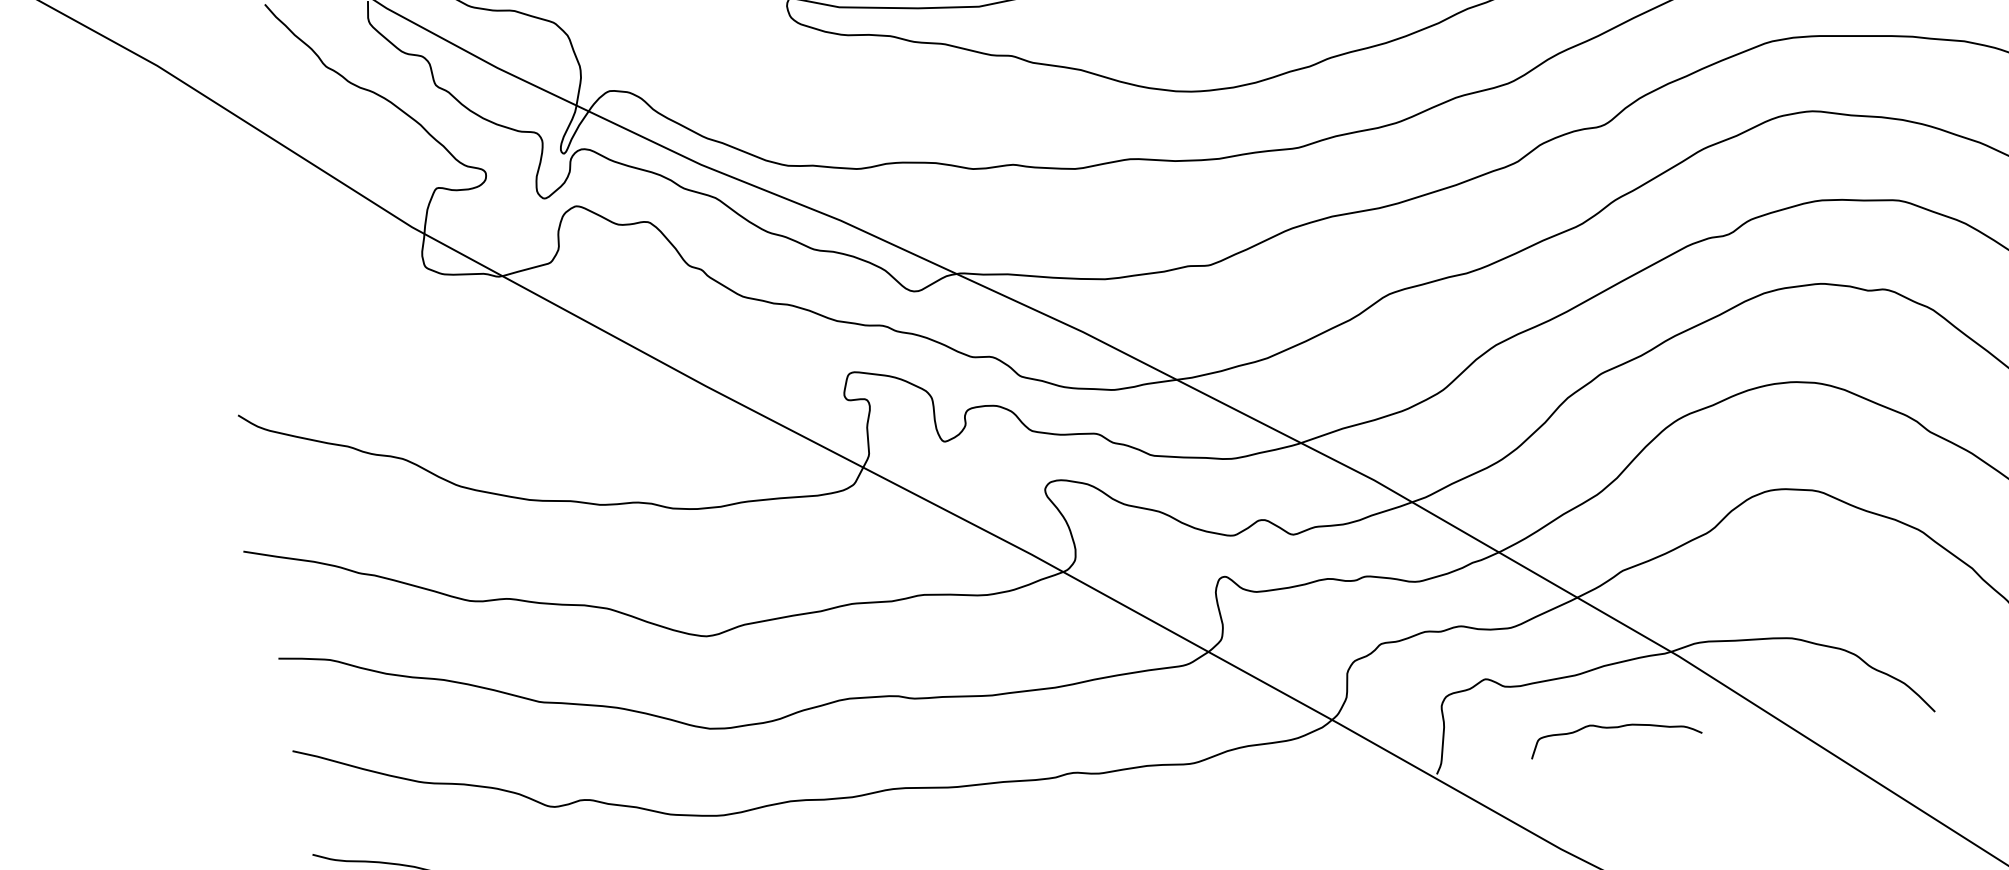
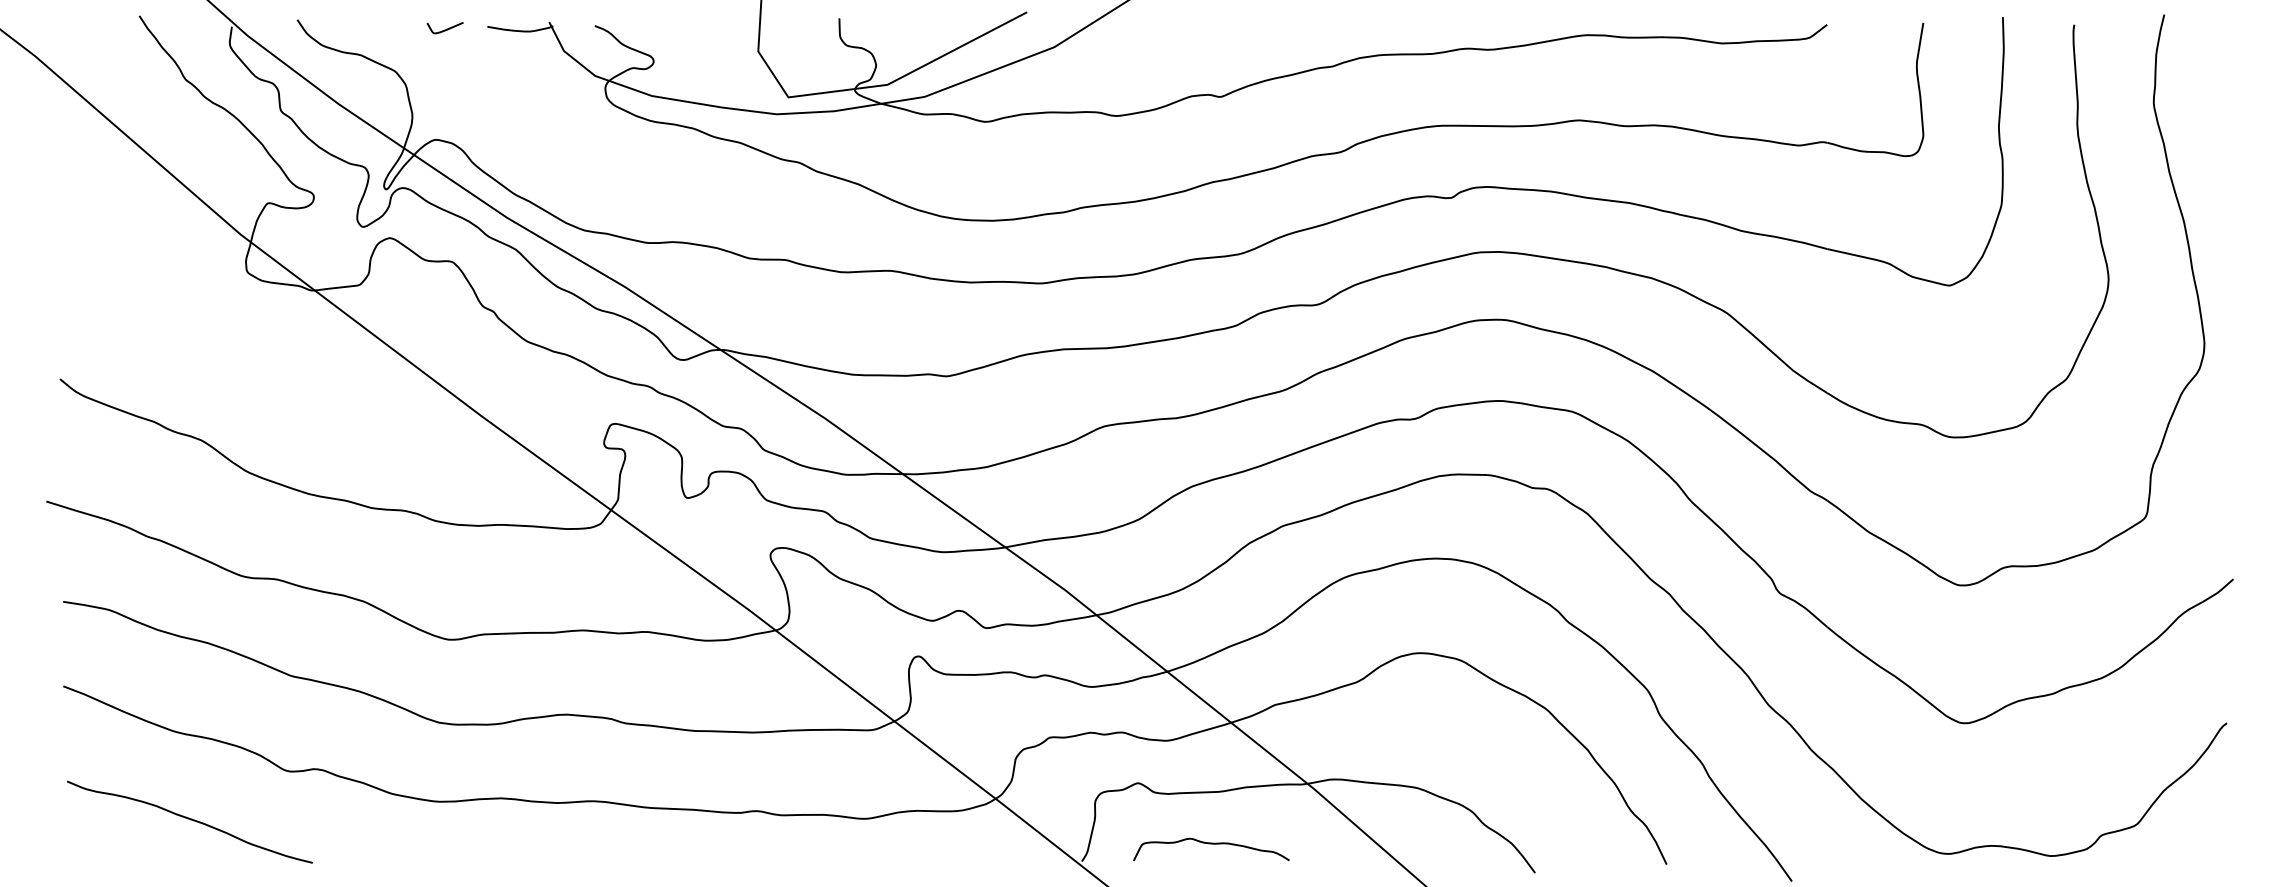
curve: (1614, 728) -> (1211, 844), moved

